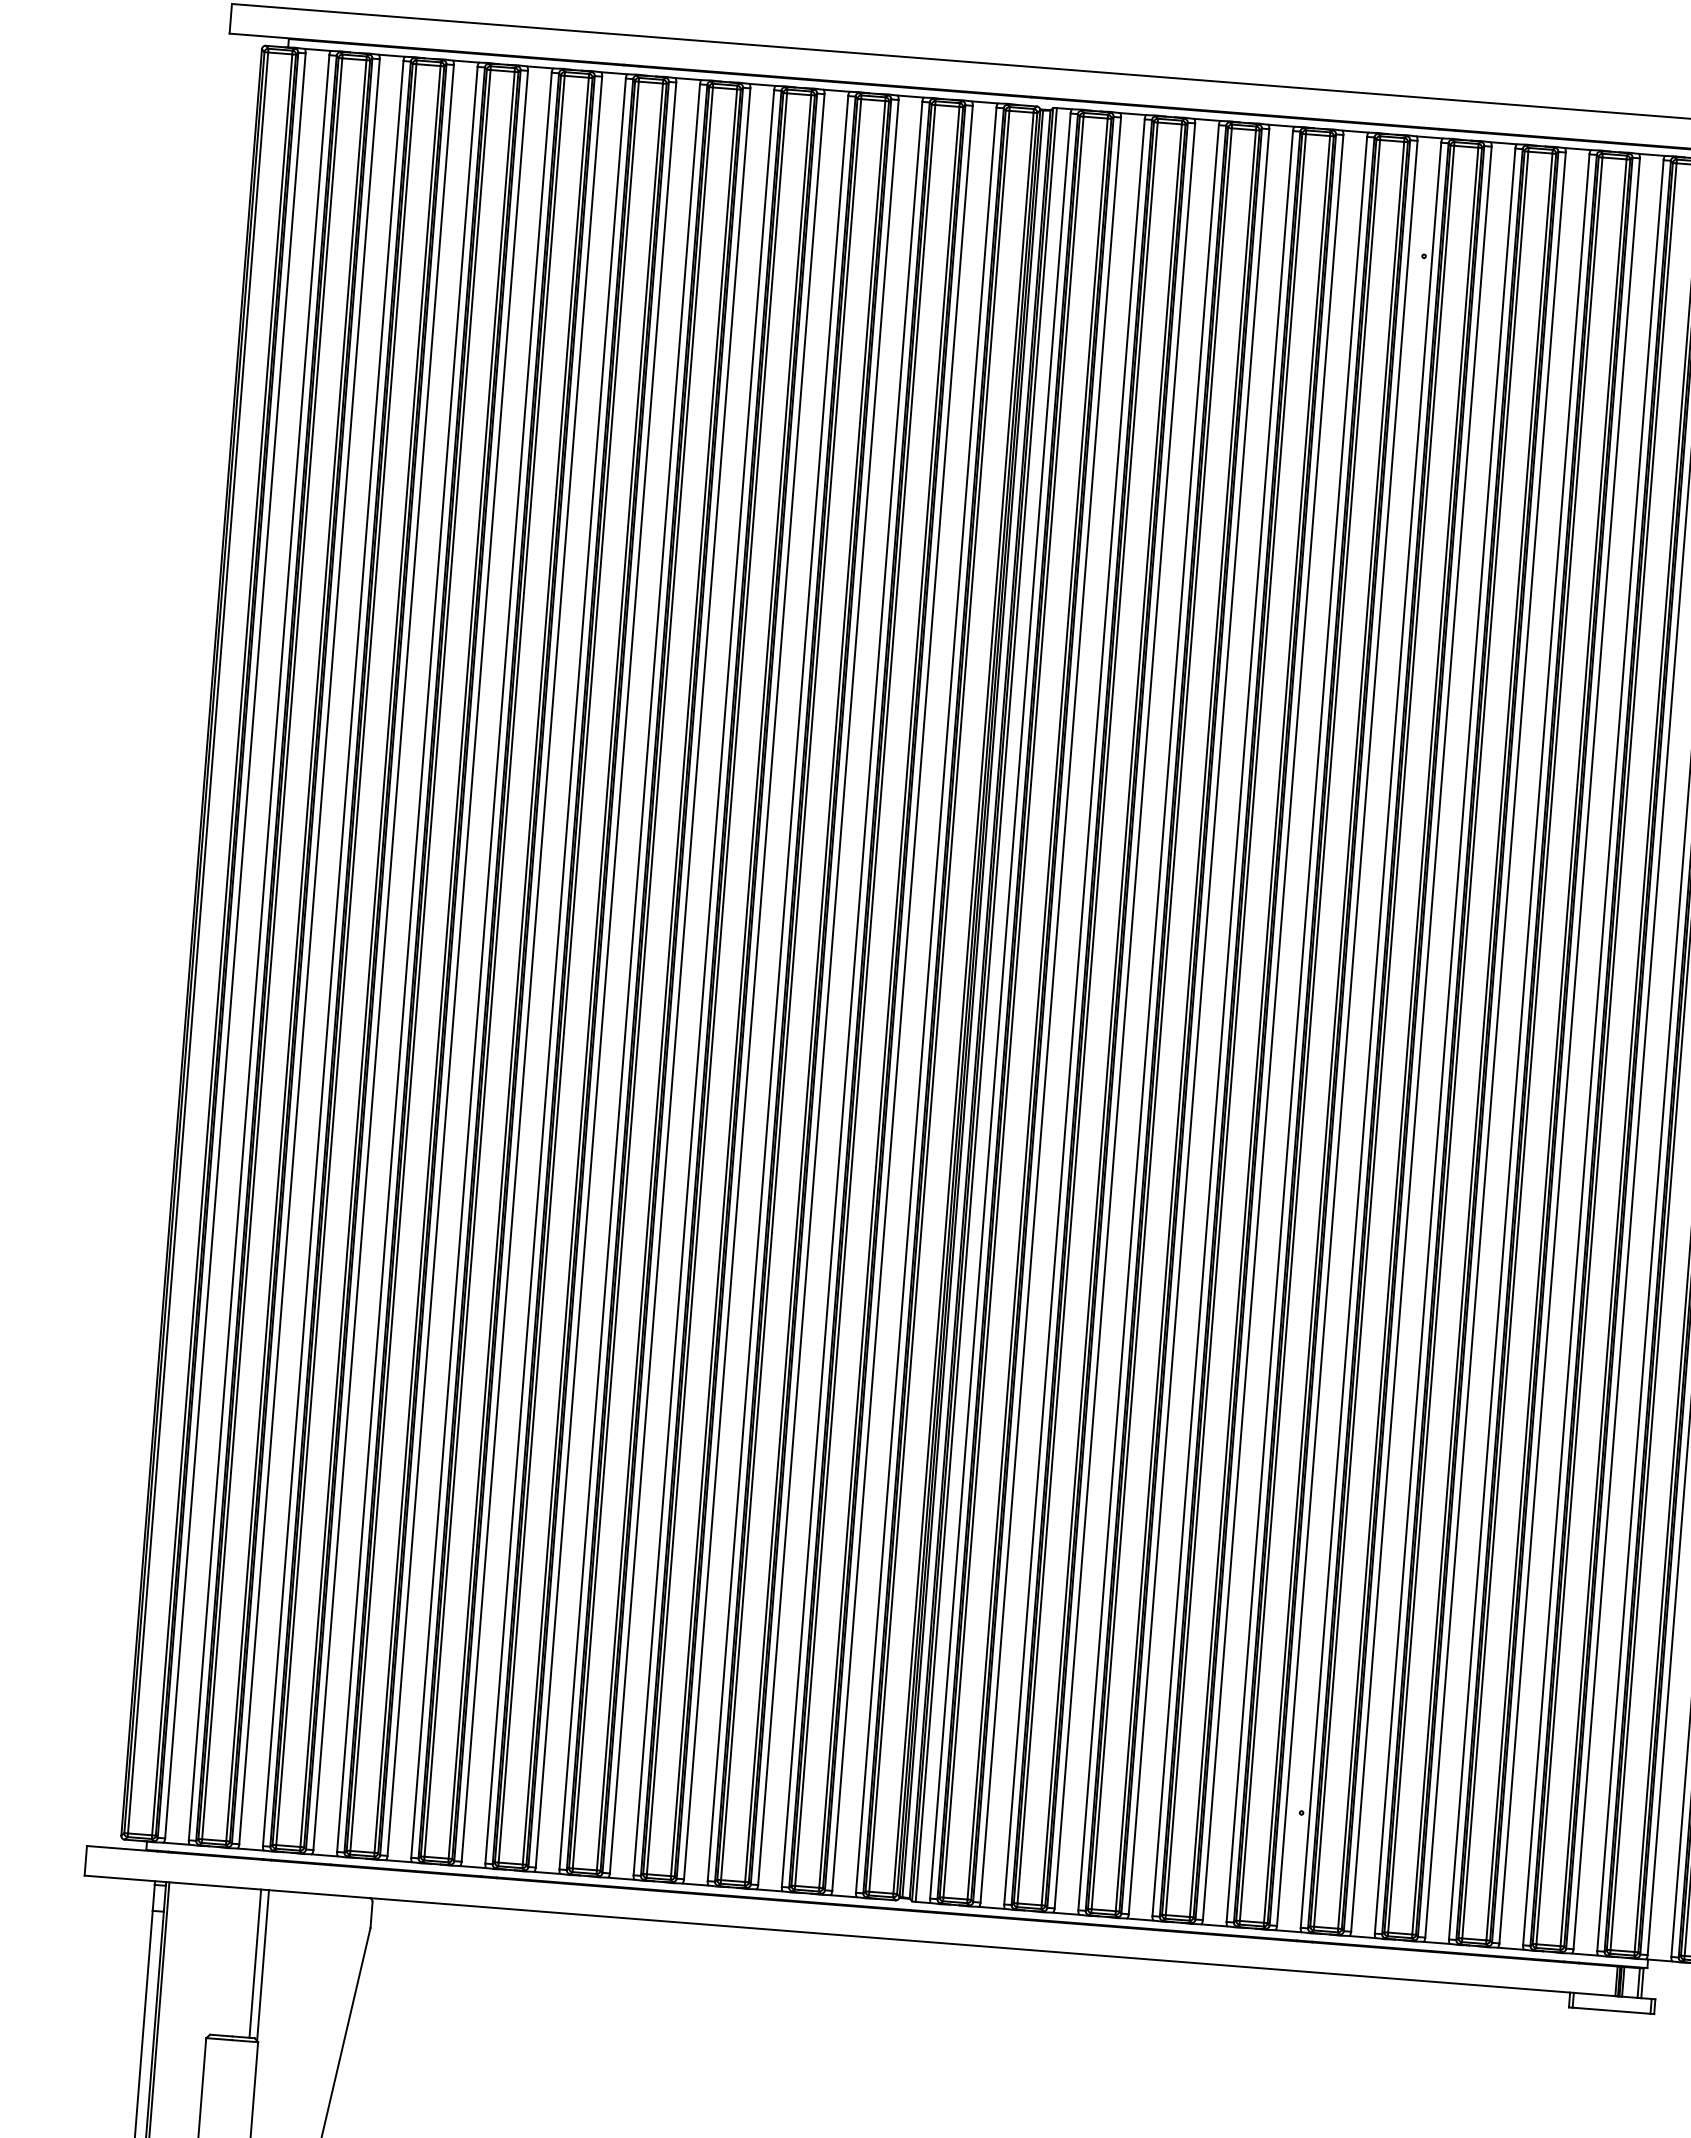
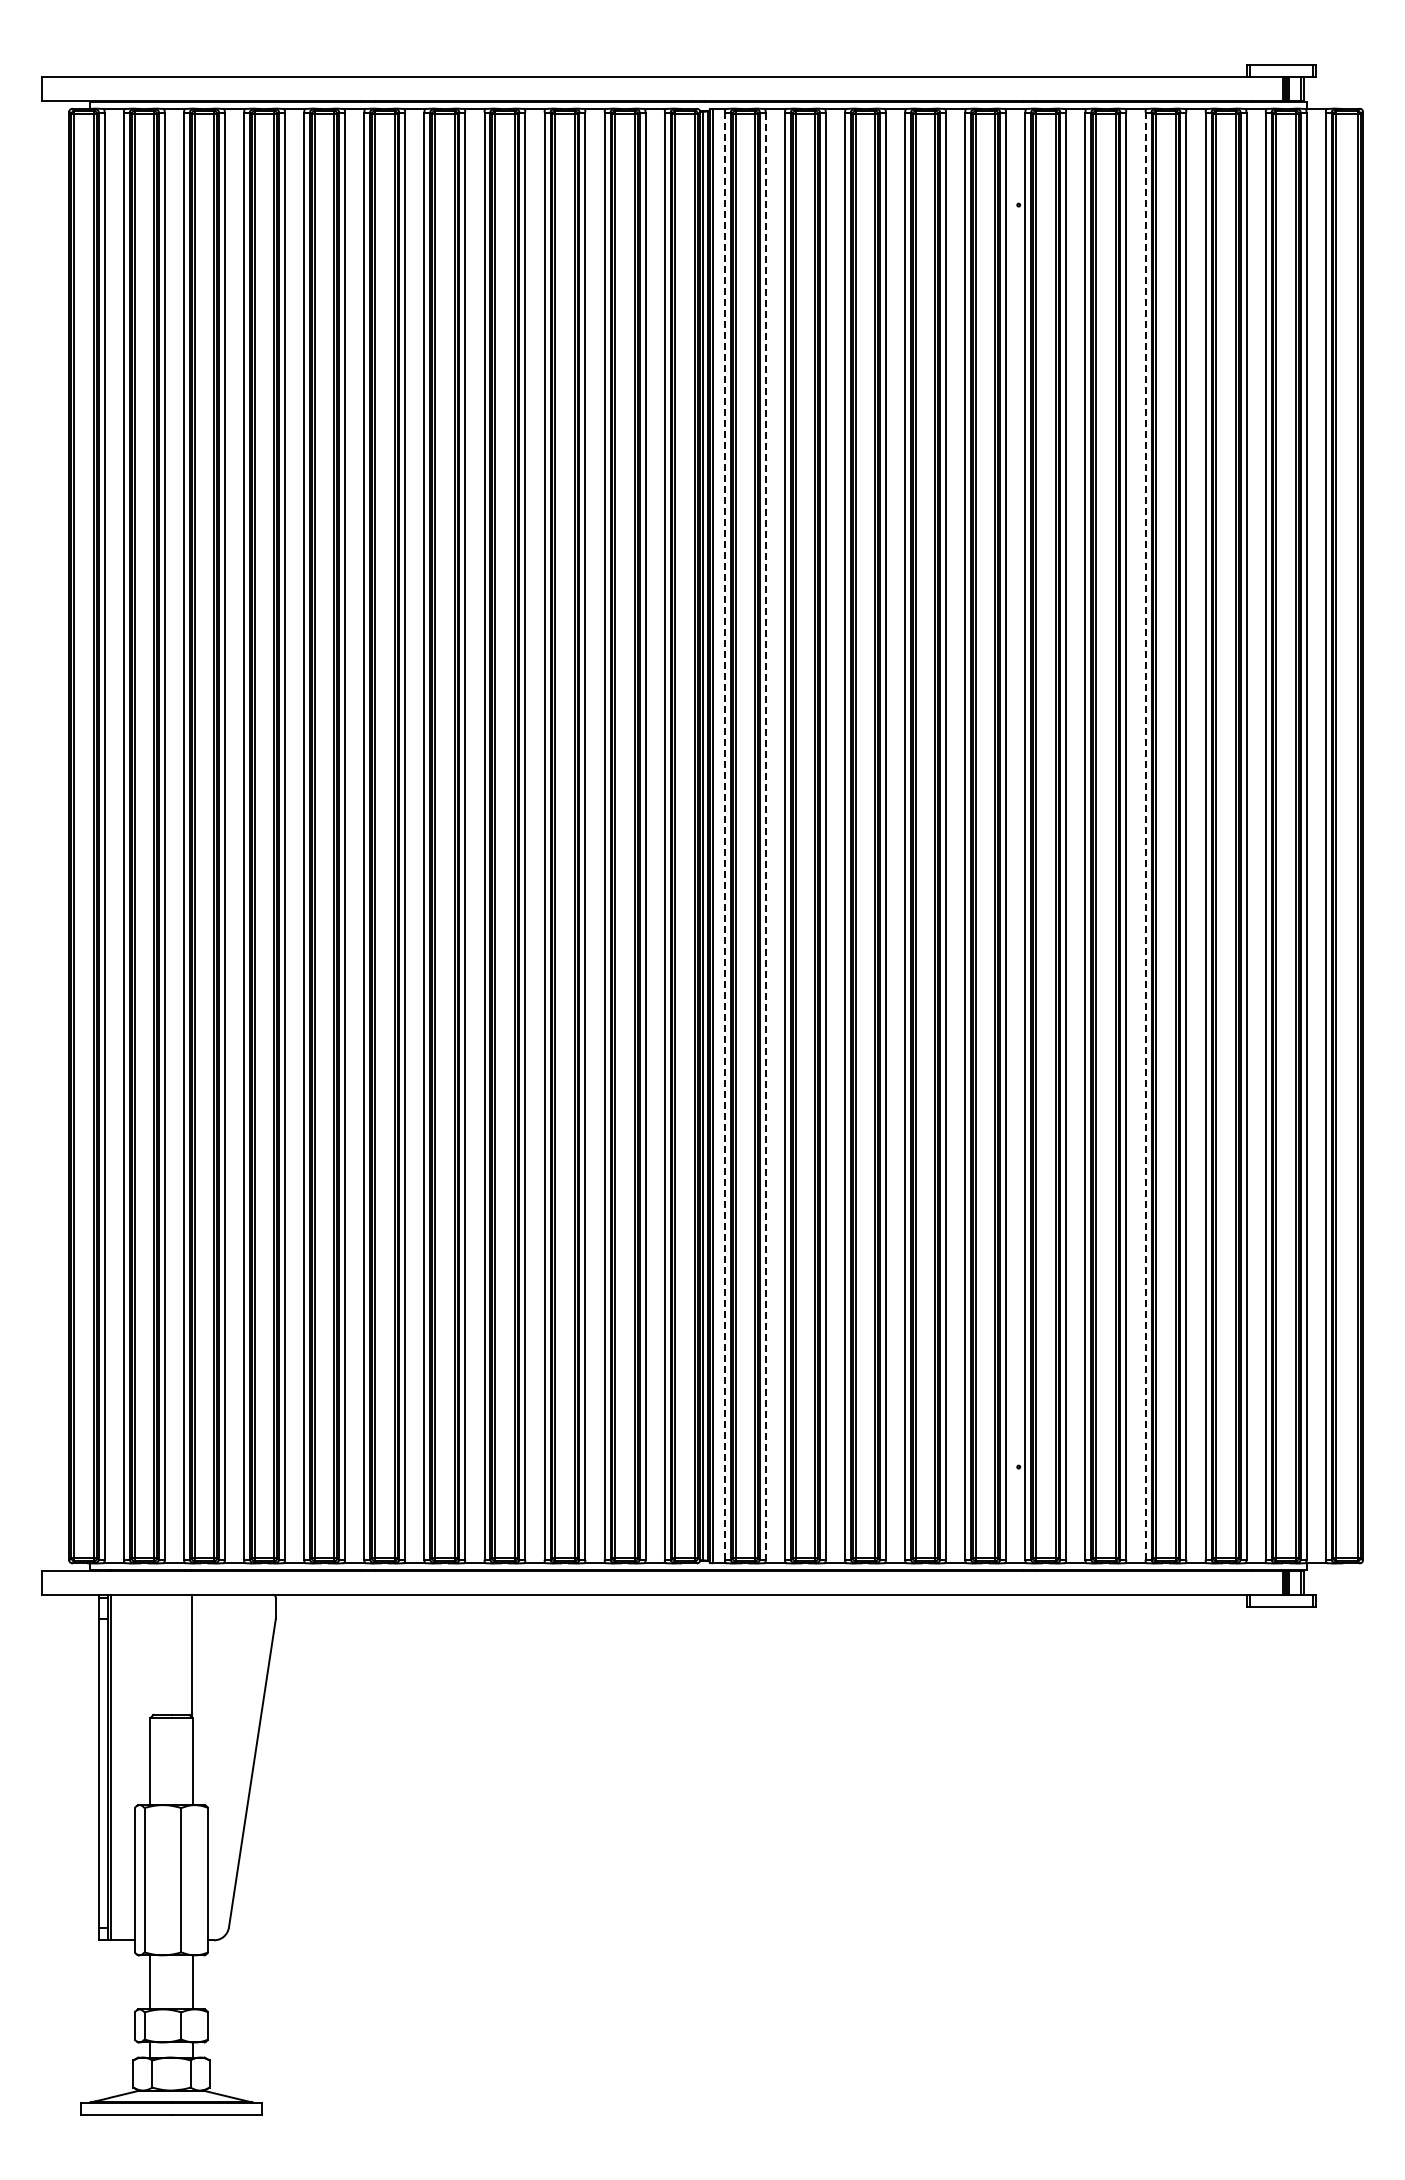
line: (999, 1006) -> (724, 836), solid -> dashed
line: (1050, 1010) -> (765, 836), solid -> dashed
line: (1519, 1047) -> (1145, 836), solid -> dashed
line: (255, 1963) -> (185, 1654), removed

